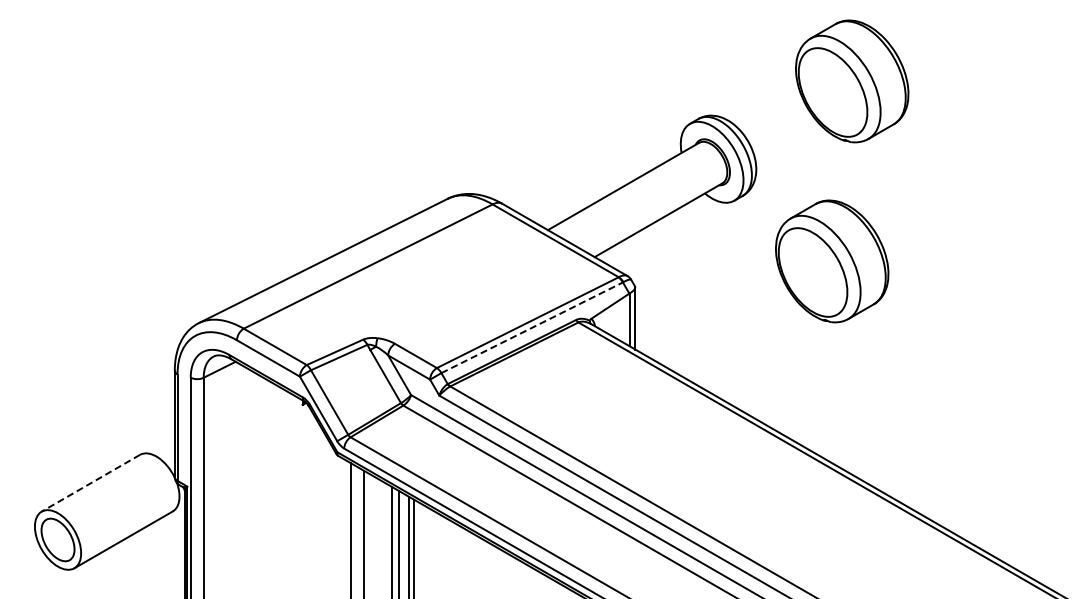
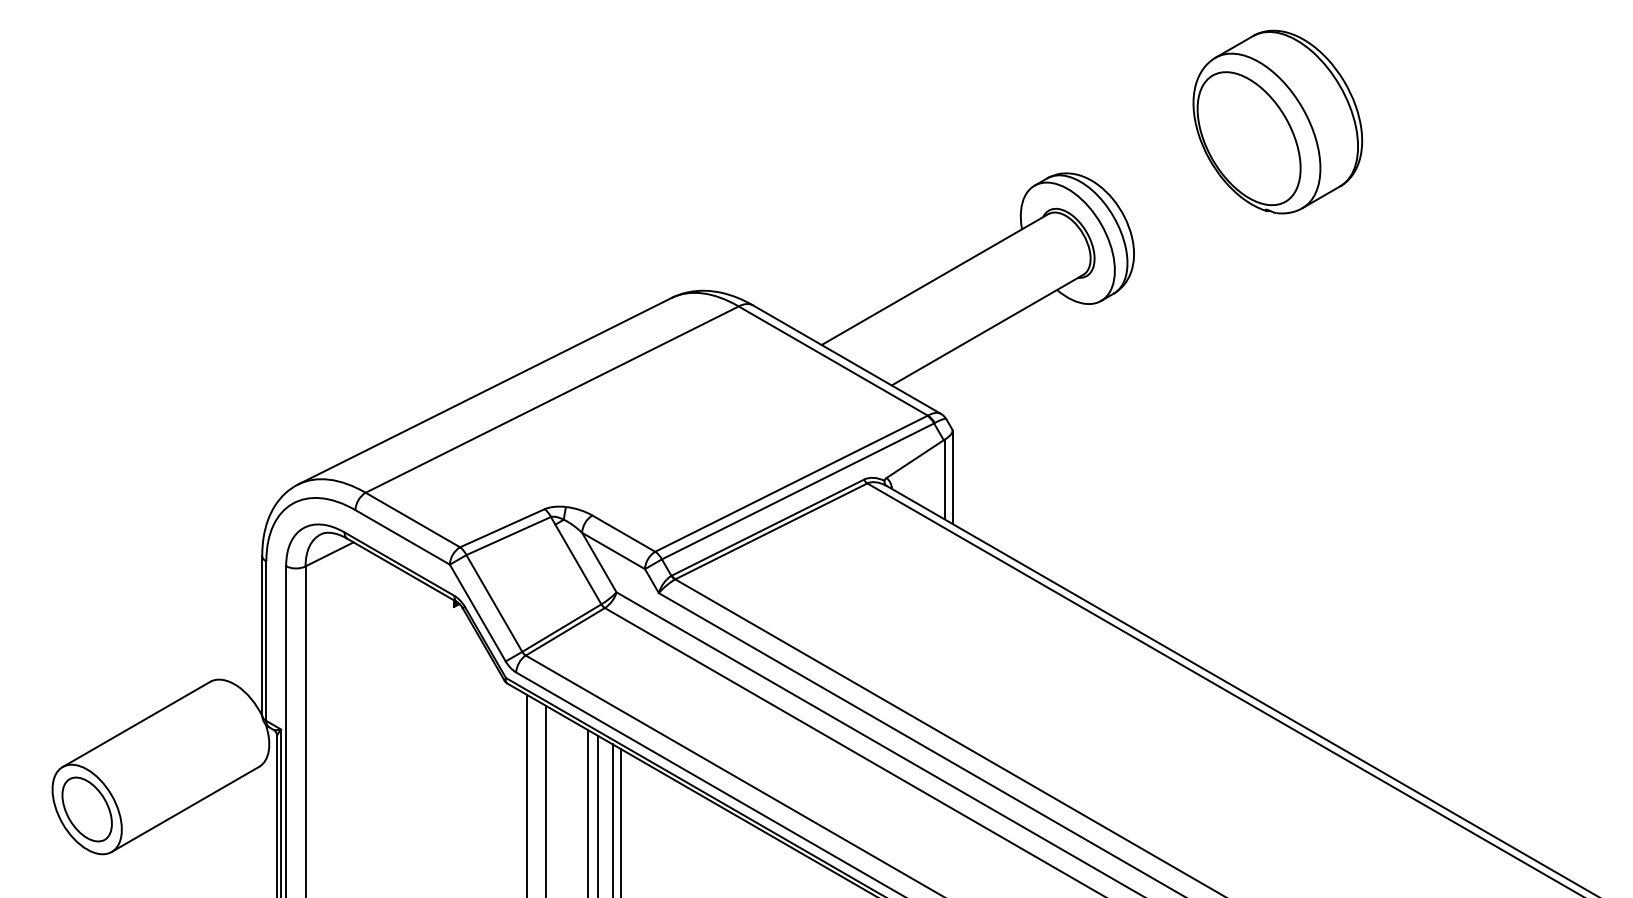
part: (832, 261) -> (1248, 392), removed
line: (532, 327) -> (798, 490), dashed -> solid
line: (90, 483) -> (135, 724), dashed -> solid

